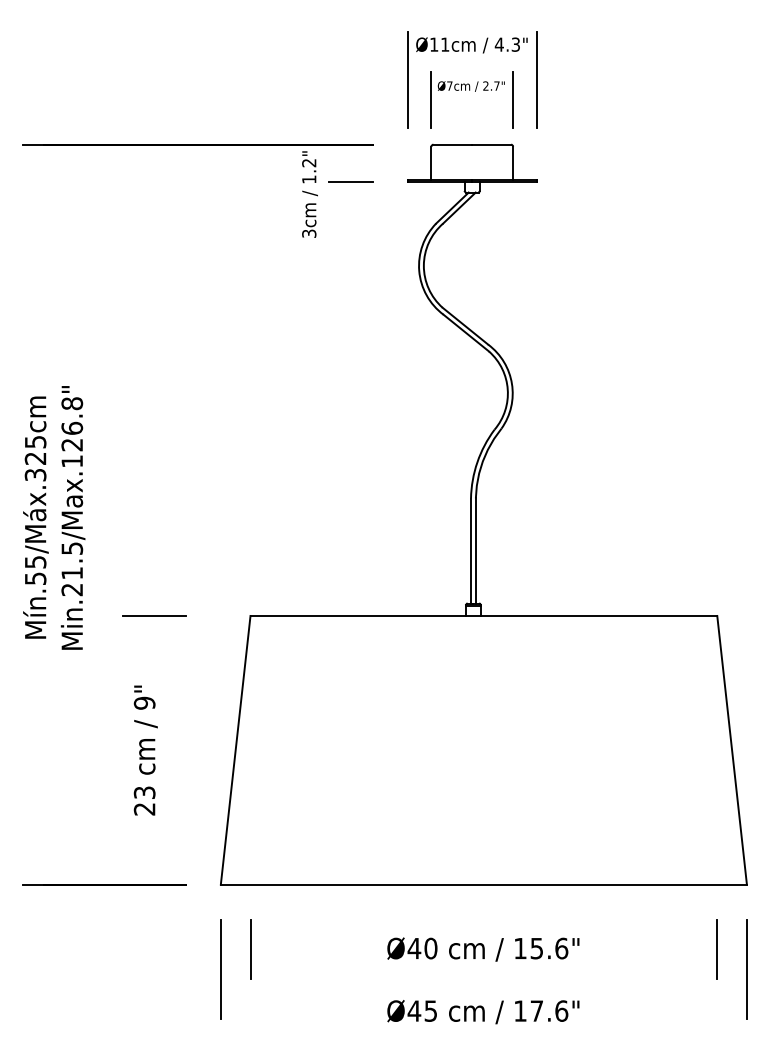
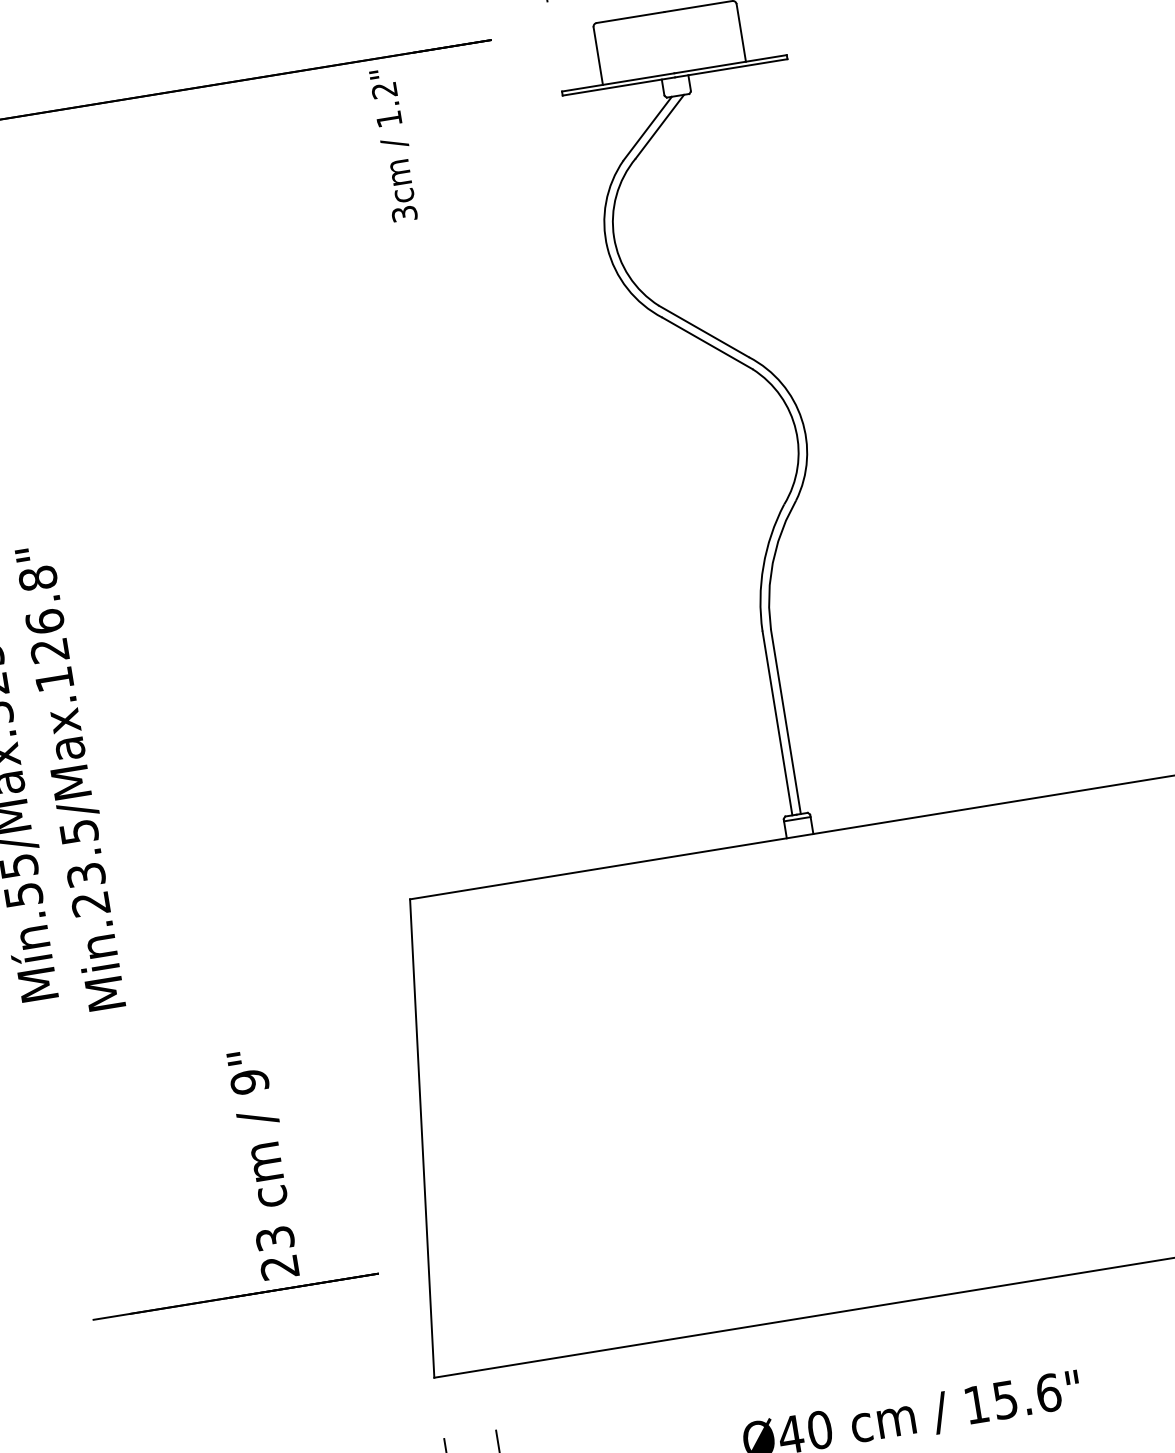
line: (350, 182) -> (462, 112), removed
text: (72, 573) -> (86, 875), Min.21.5/Max.126.8" -> Min.23.5/Max.126.8"
line: (153, 615) -> (240, 925), removed
line: (104, 884) -> (235, 1296), moved

